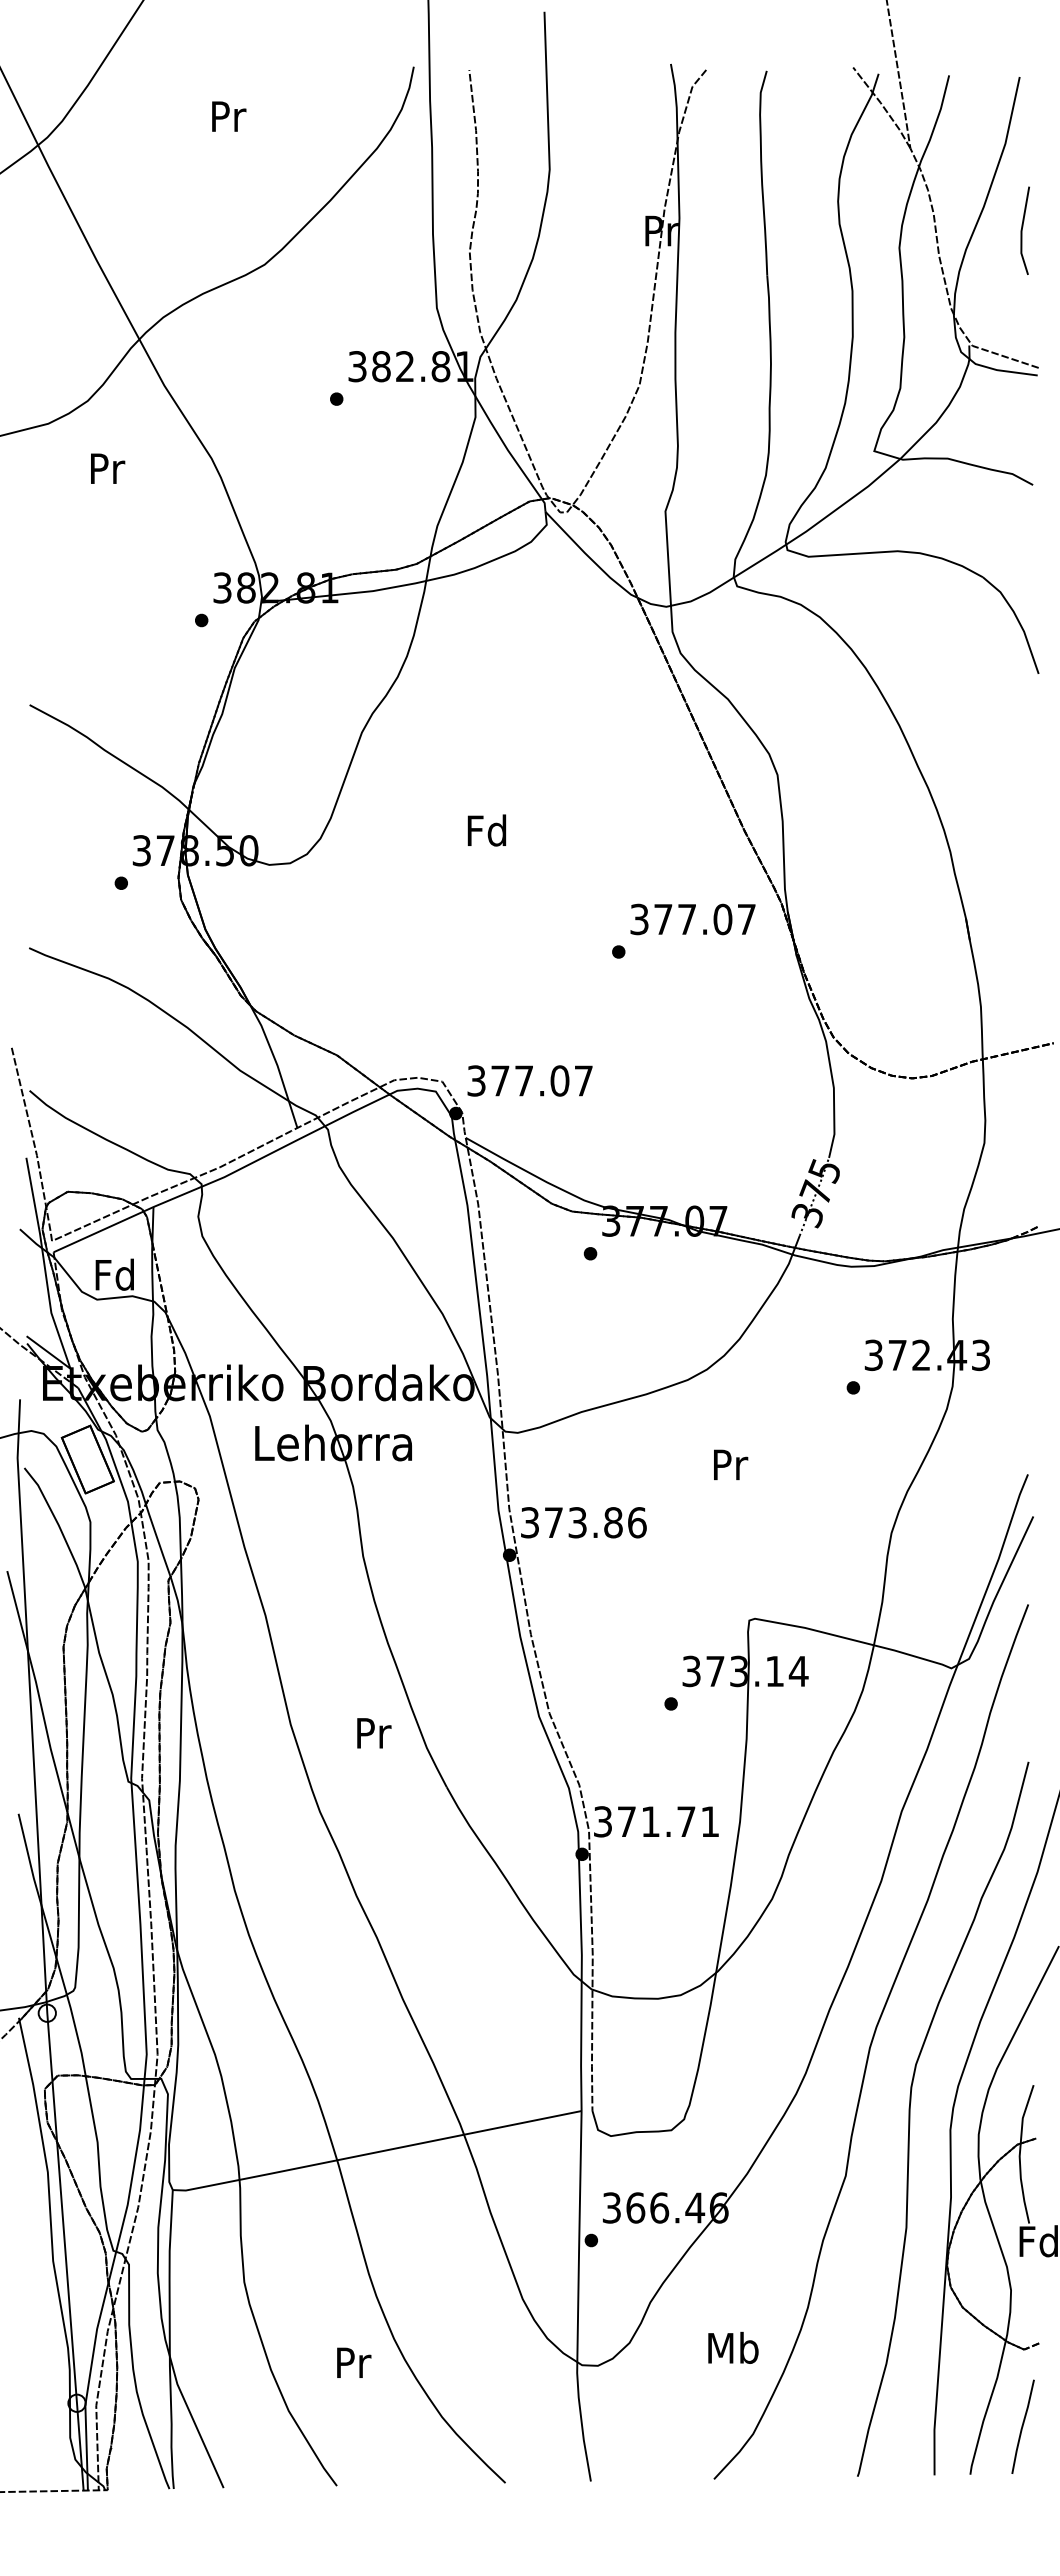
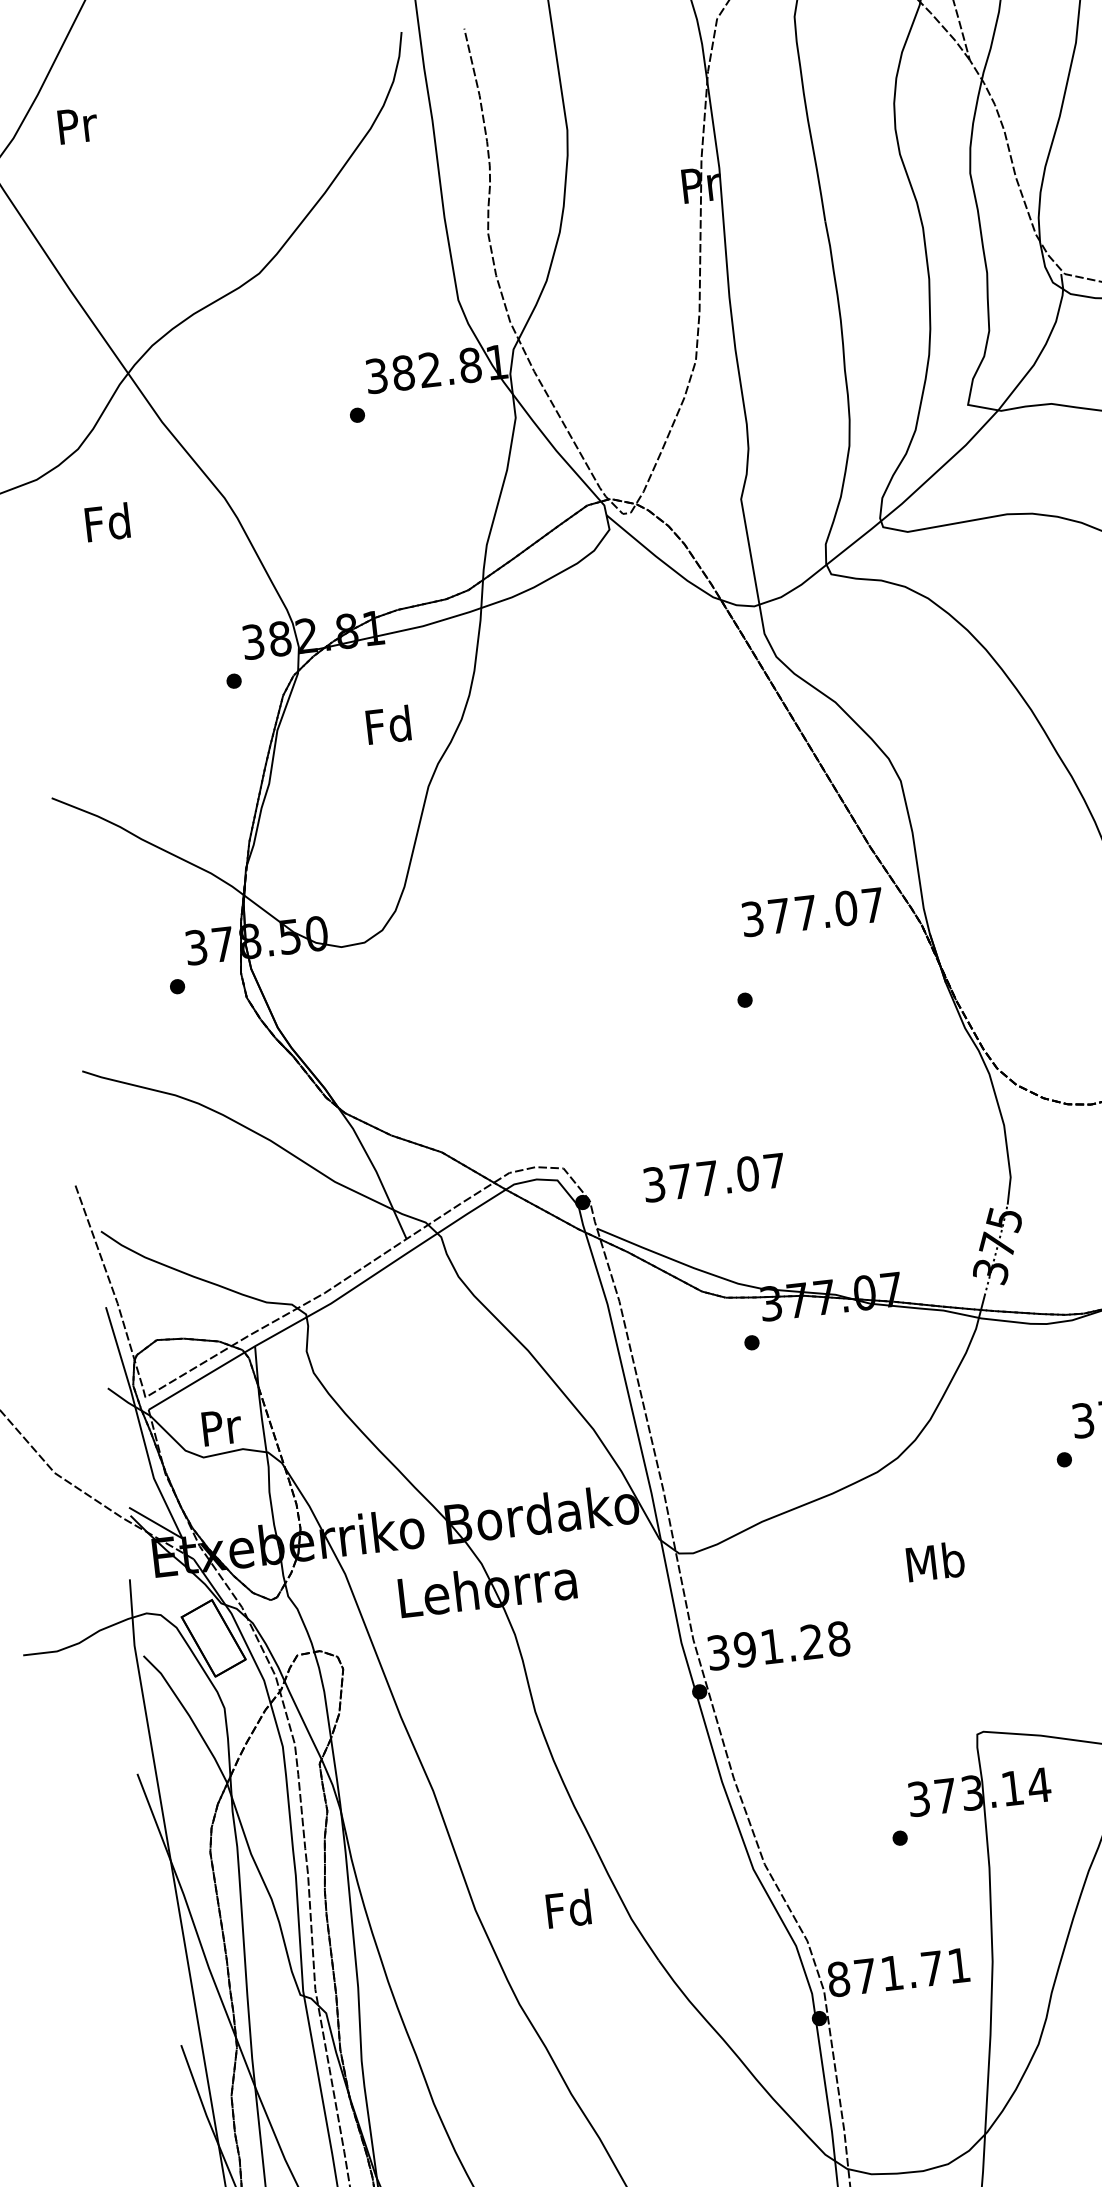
text: (229, 116) -> (78, 125), moved
text: (106, 468) -> (107, 522), Pr -> Fd
text: (486, 830) -> (387, 725), moved
text: (692, 919) -> (812, 912), moved
text: (529, 1080) -> (713, 1177), moved
text: (114, 1274) -> (219, 1427), Fd -> Pr
text: (729, 1464) -> (935, 1561), Pr -> Mb
text: (595, 1522) -> (791, 1644), 373.86 -> 391.28
text: (372, 1732) -> (568, 1908), Pr -> Fd
text: (602, 1821) -> (838, 1979), 371.71 -> 871.71

